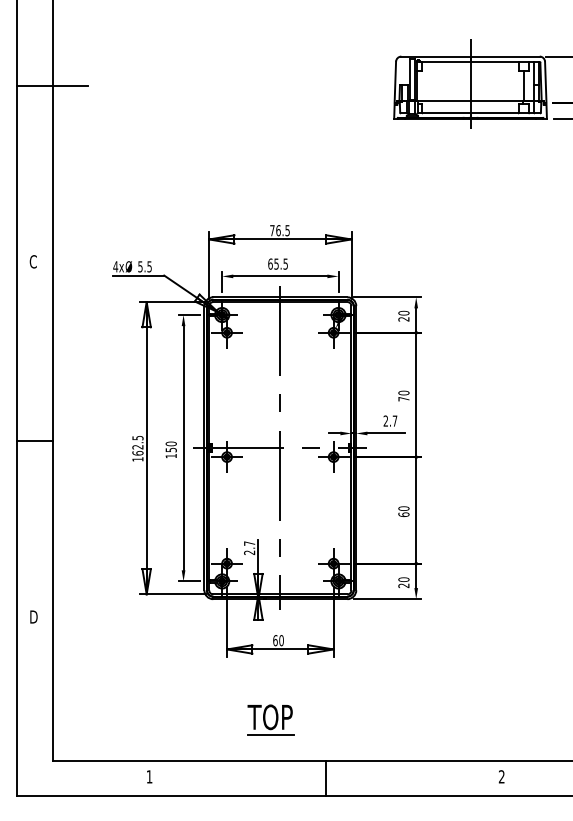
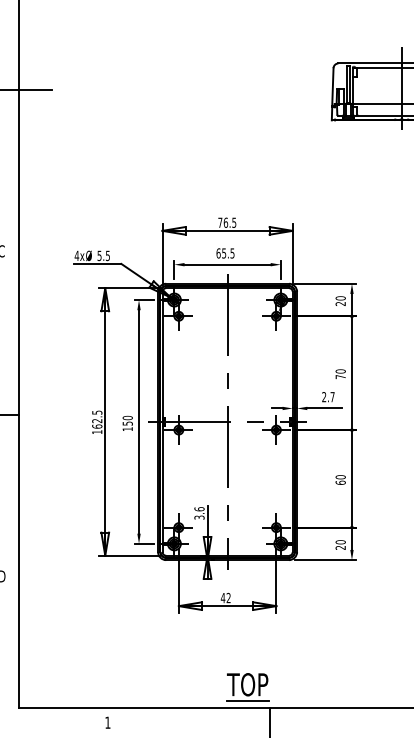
text: (249, 547) -> (199, 512), 2.7 -> 3.6
text: (278, 640) -> (225, 597), 60 -> 42
part: (270, 719) -> (247, 686), moved

